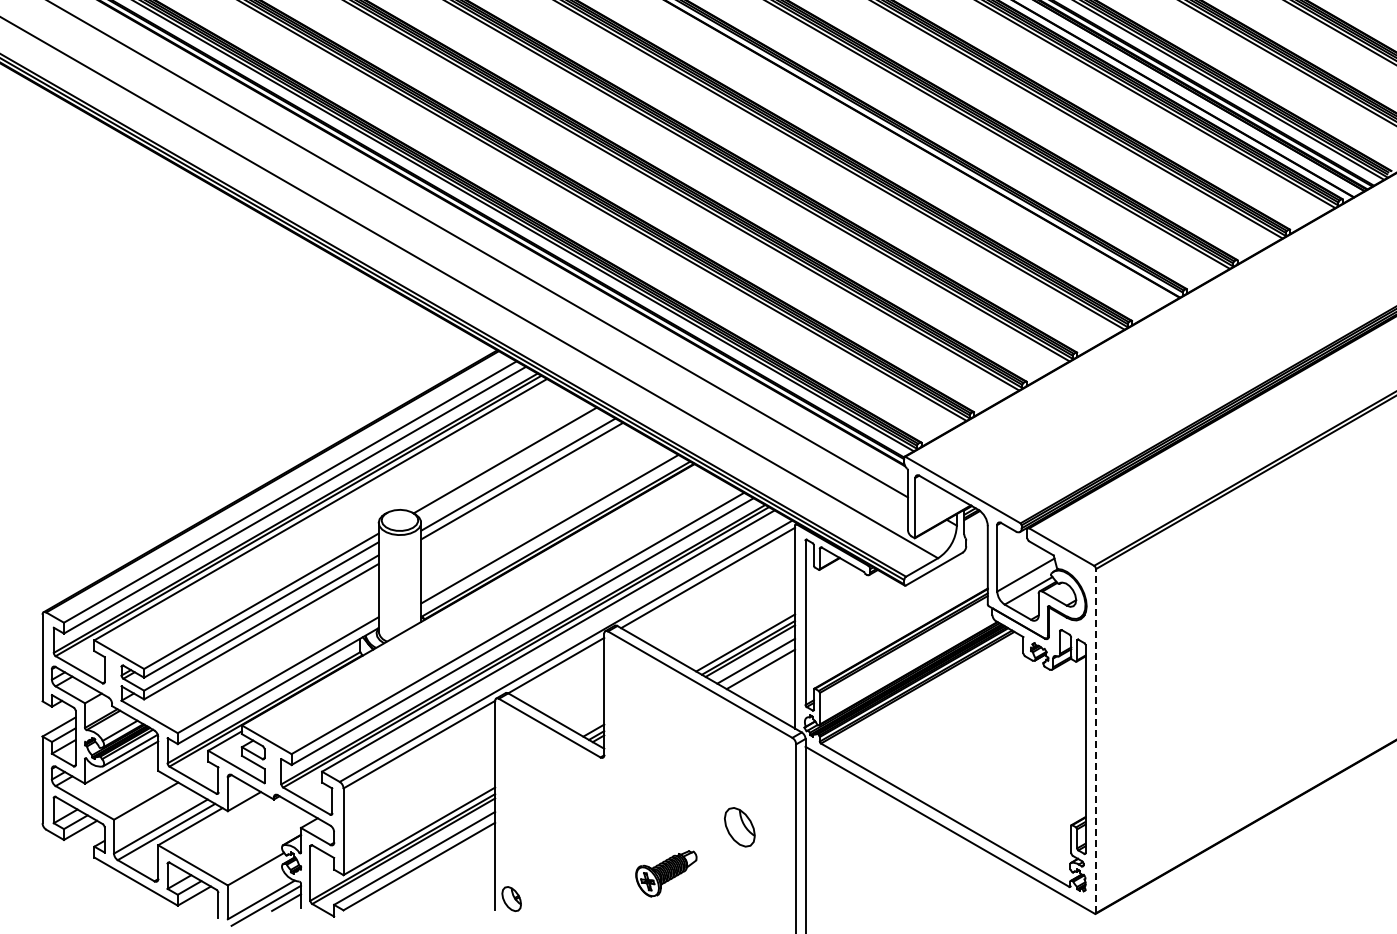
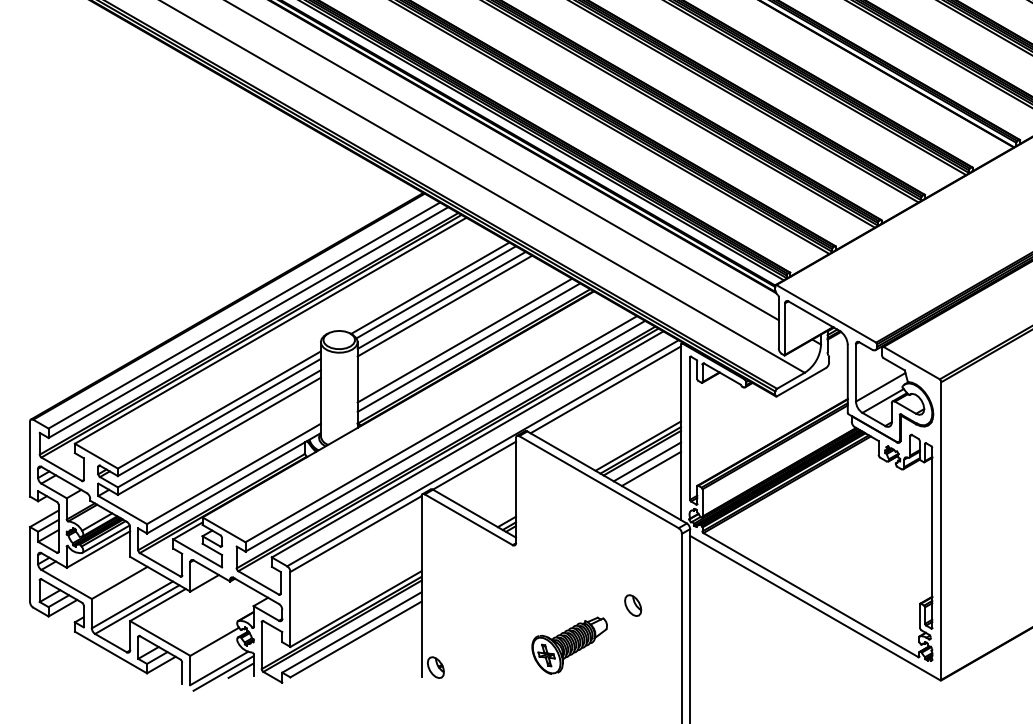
line: (511, 465) -> (435, 292), added
line: (545, 520) -> (465, 340), added
line: (1096, 740) -> (941, 530), dashed -> solid
part: (739, 827) -> (632, 605), size x0.62
part: (666, 873) -> (569, 645), size x1.43

